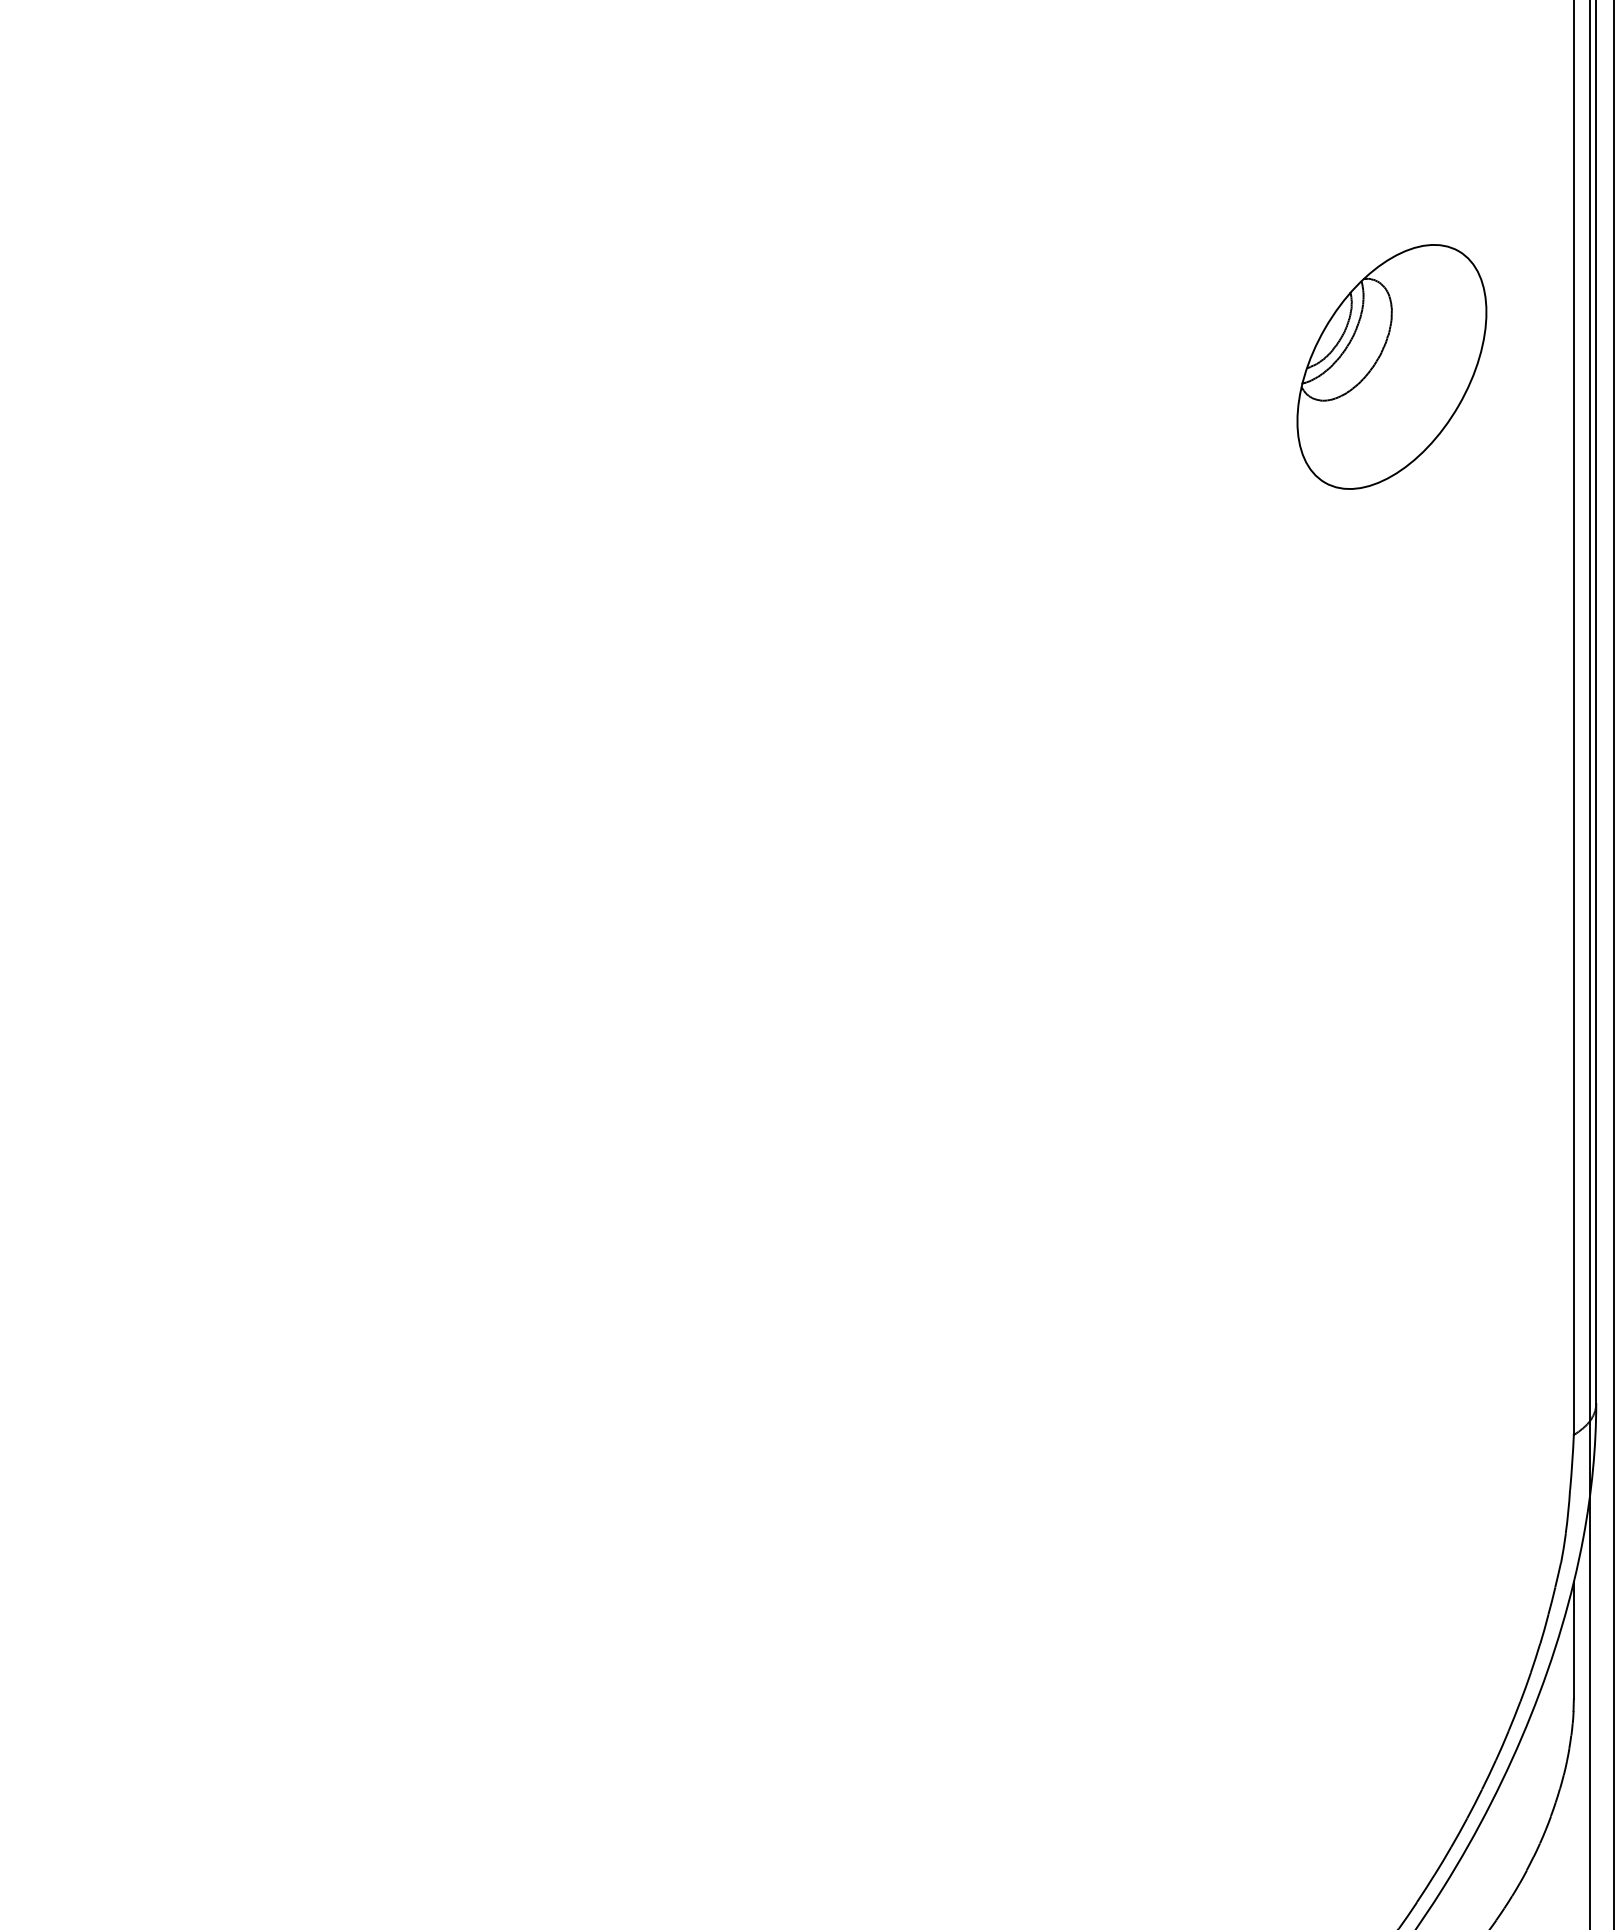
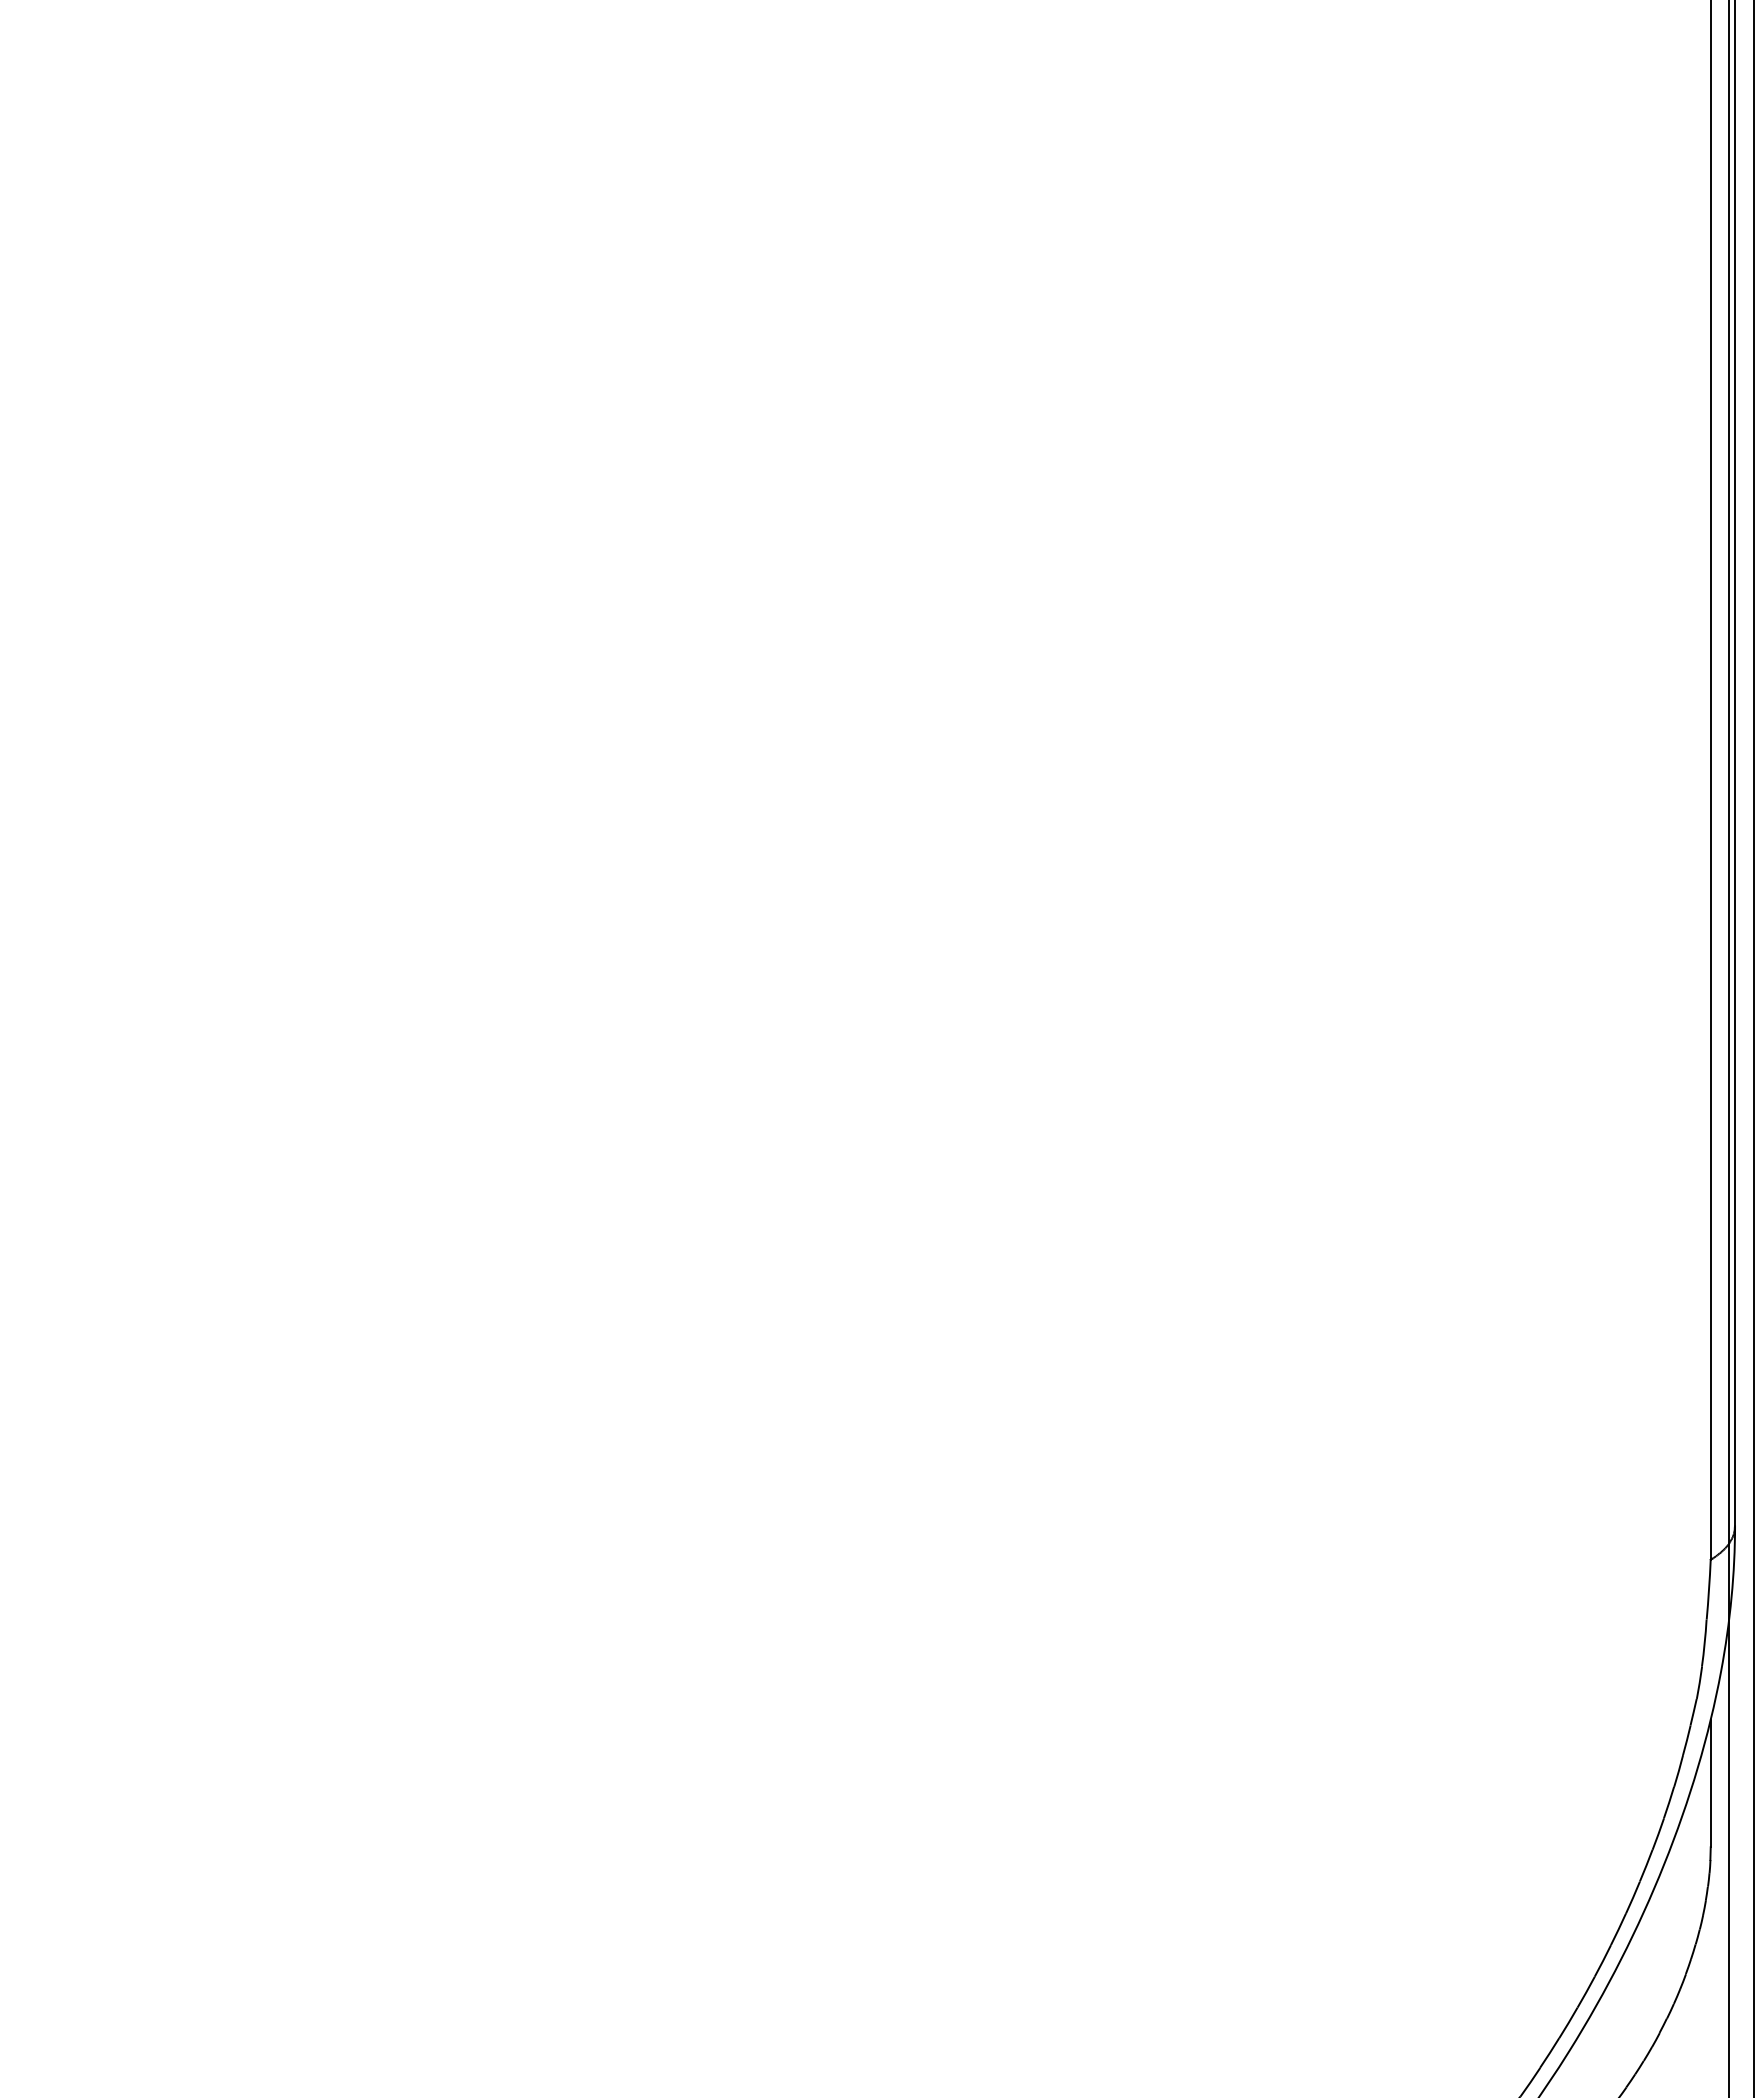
part: (1391, 366) -> (1512, 398), removed

